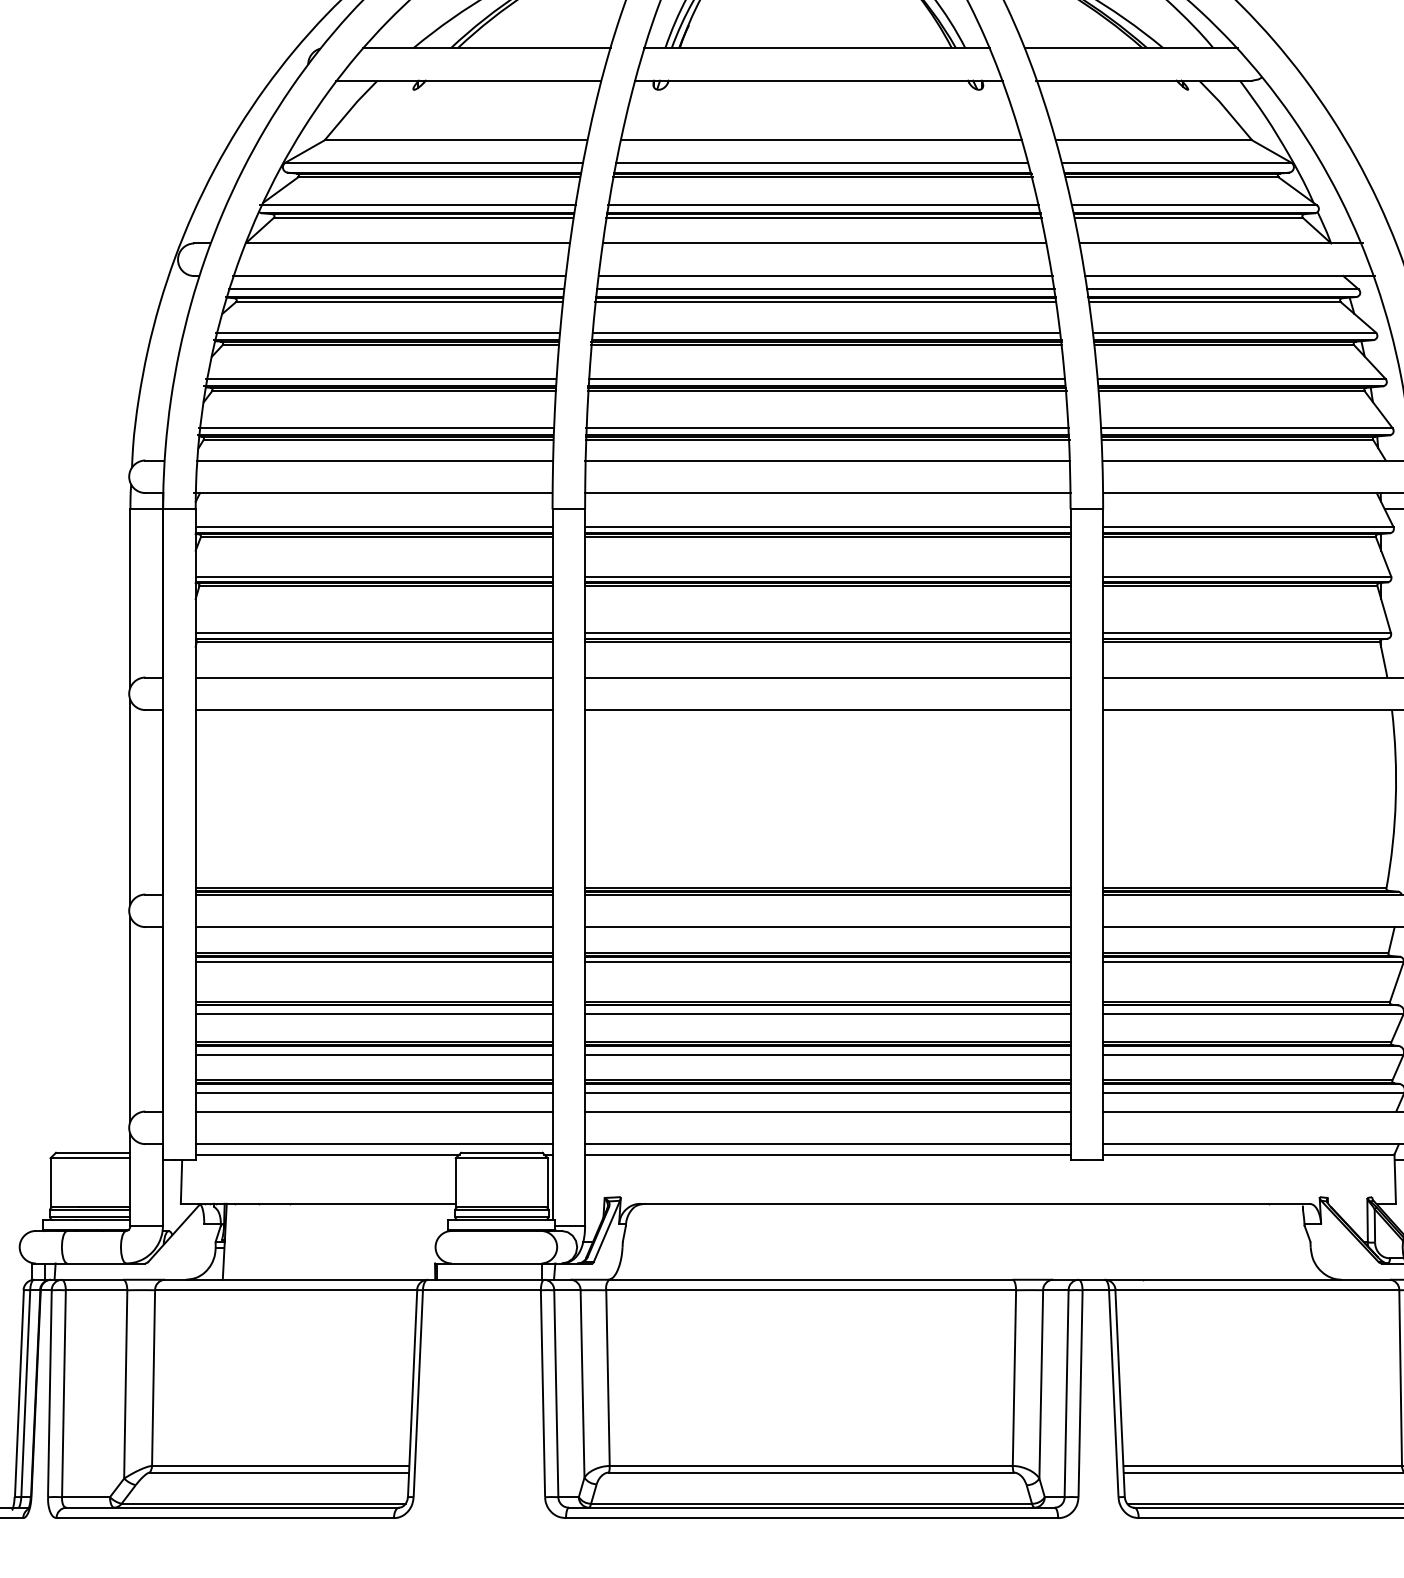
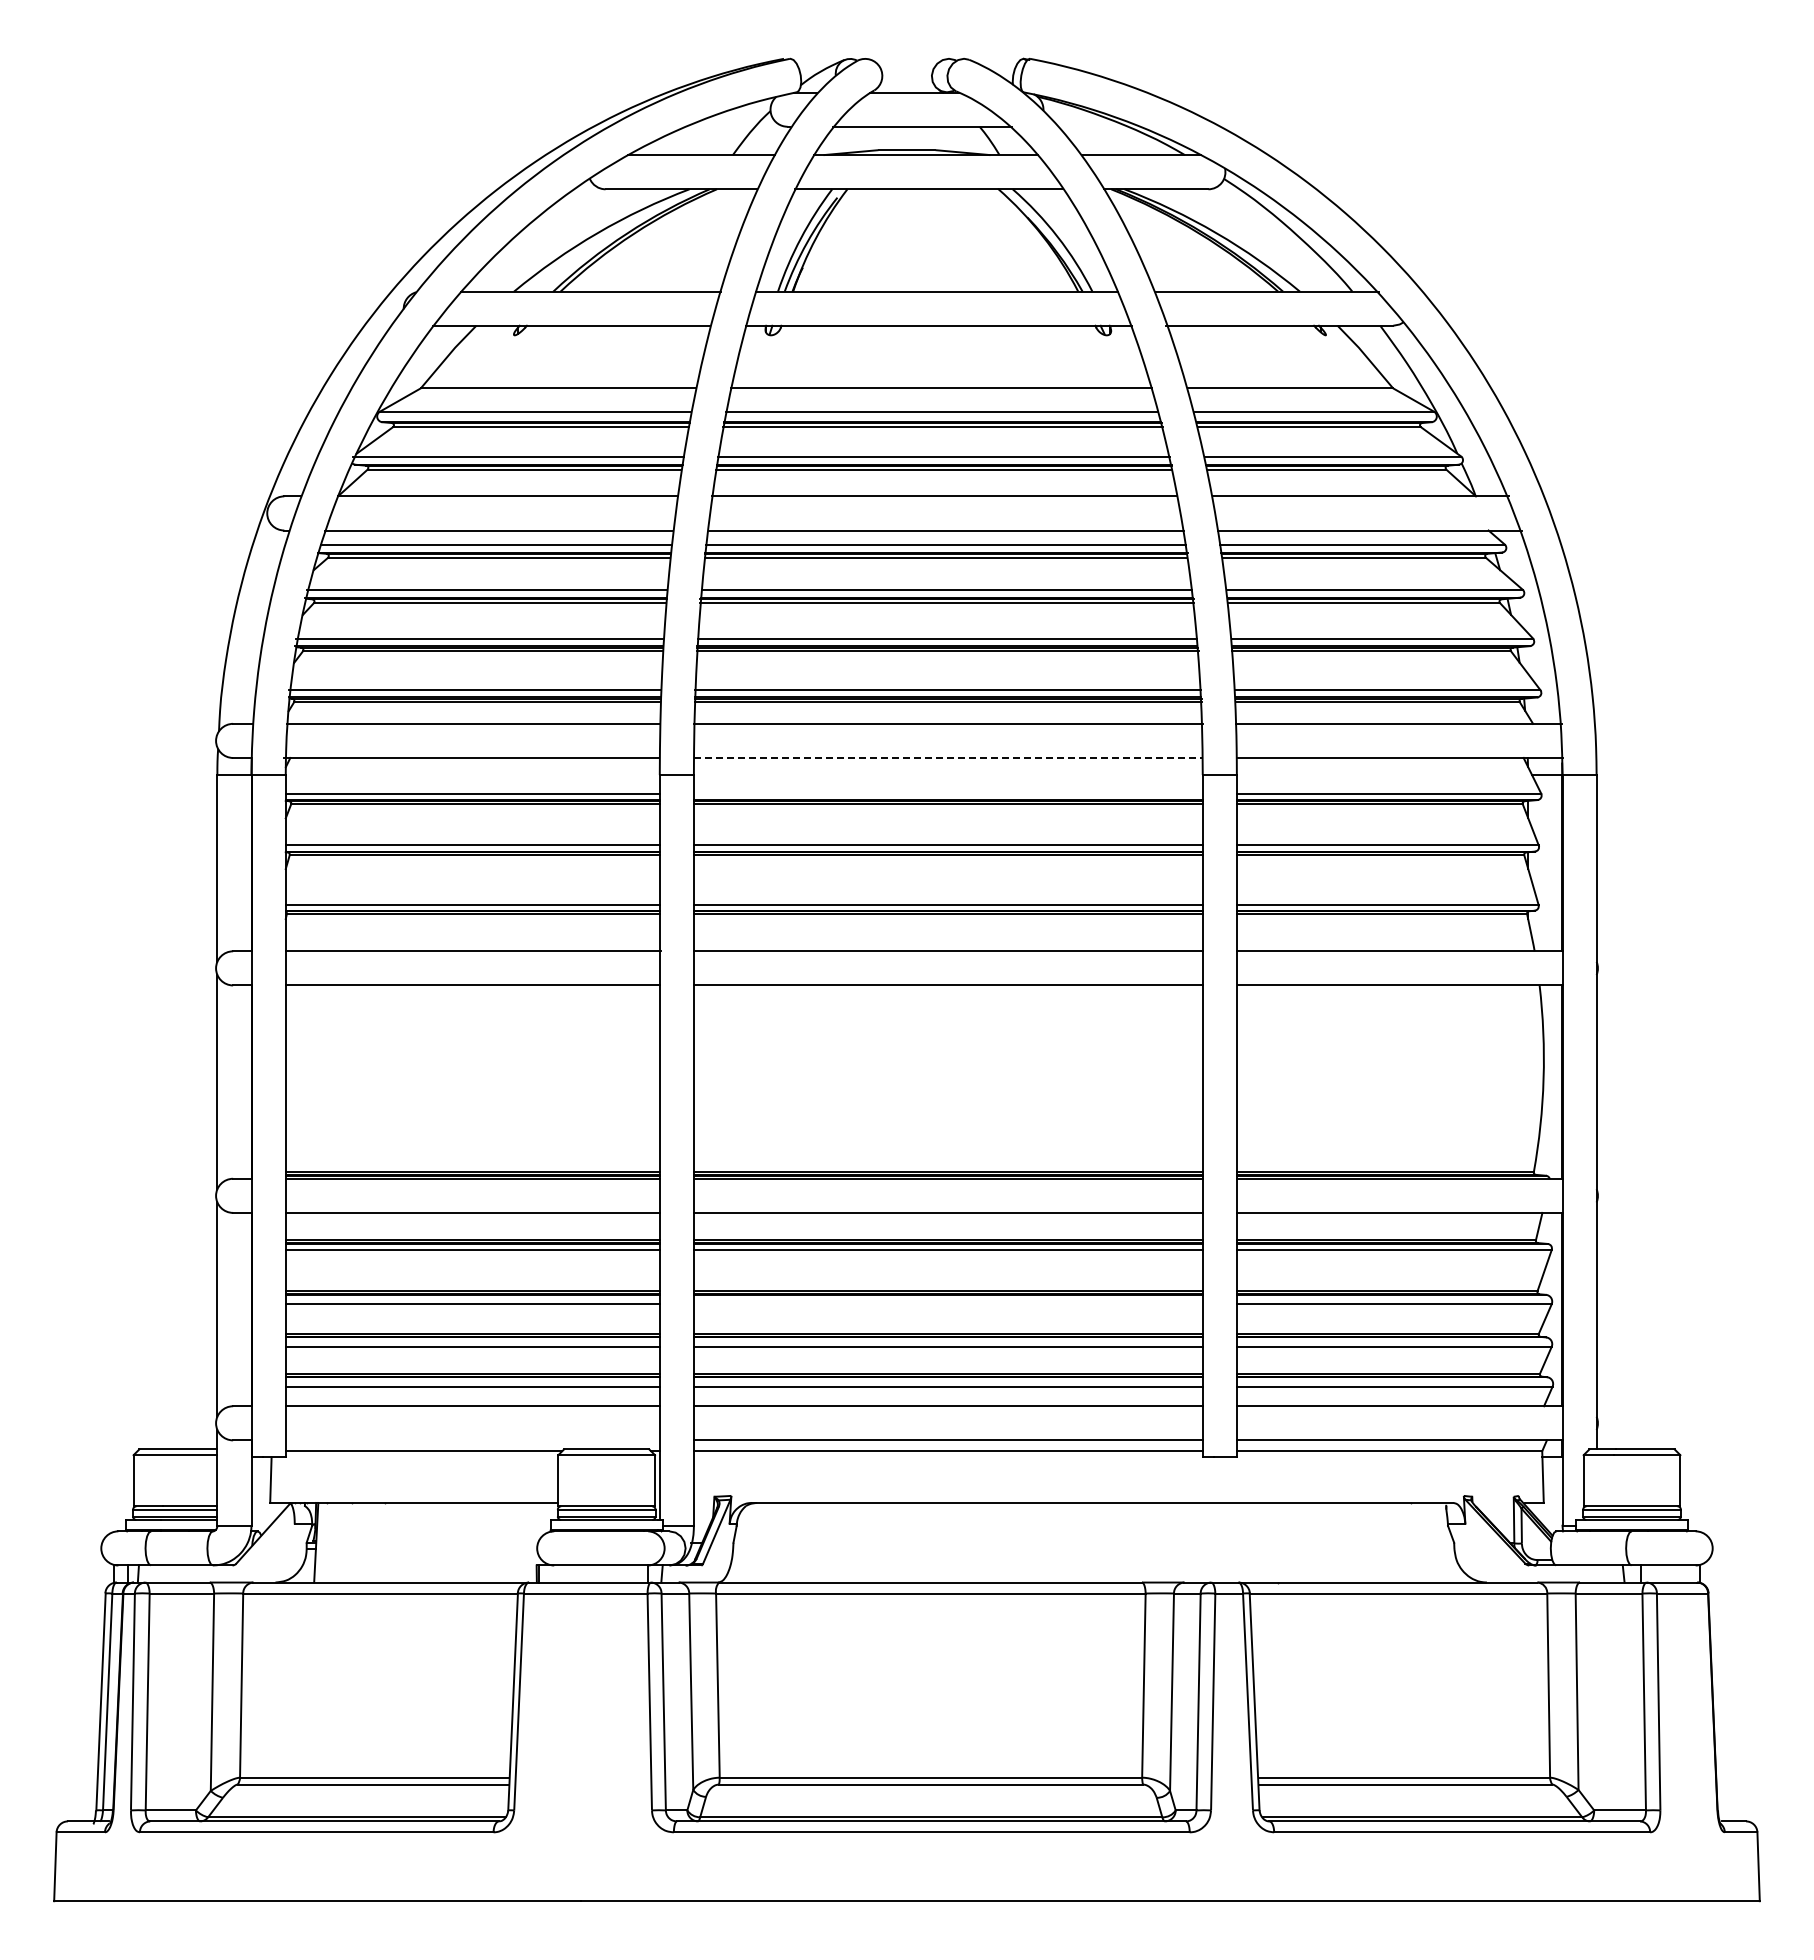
line: (828, 492) -> (948, 757), solid -> dashed
line: (827, 526) -> (947, 793), removed
line: (827, 1014) -> (947, 1304), removed
line: (373, 1144) -> (472, 1440), removed

